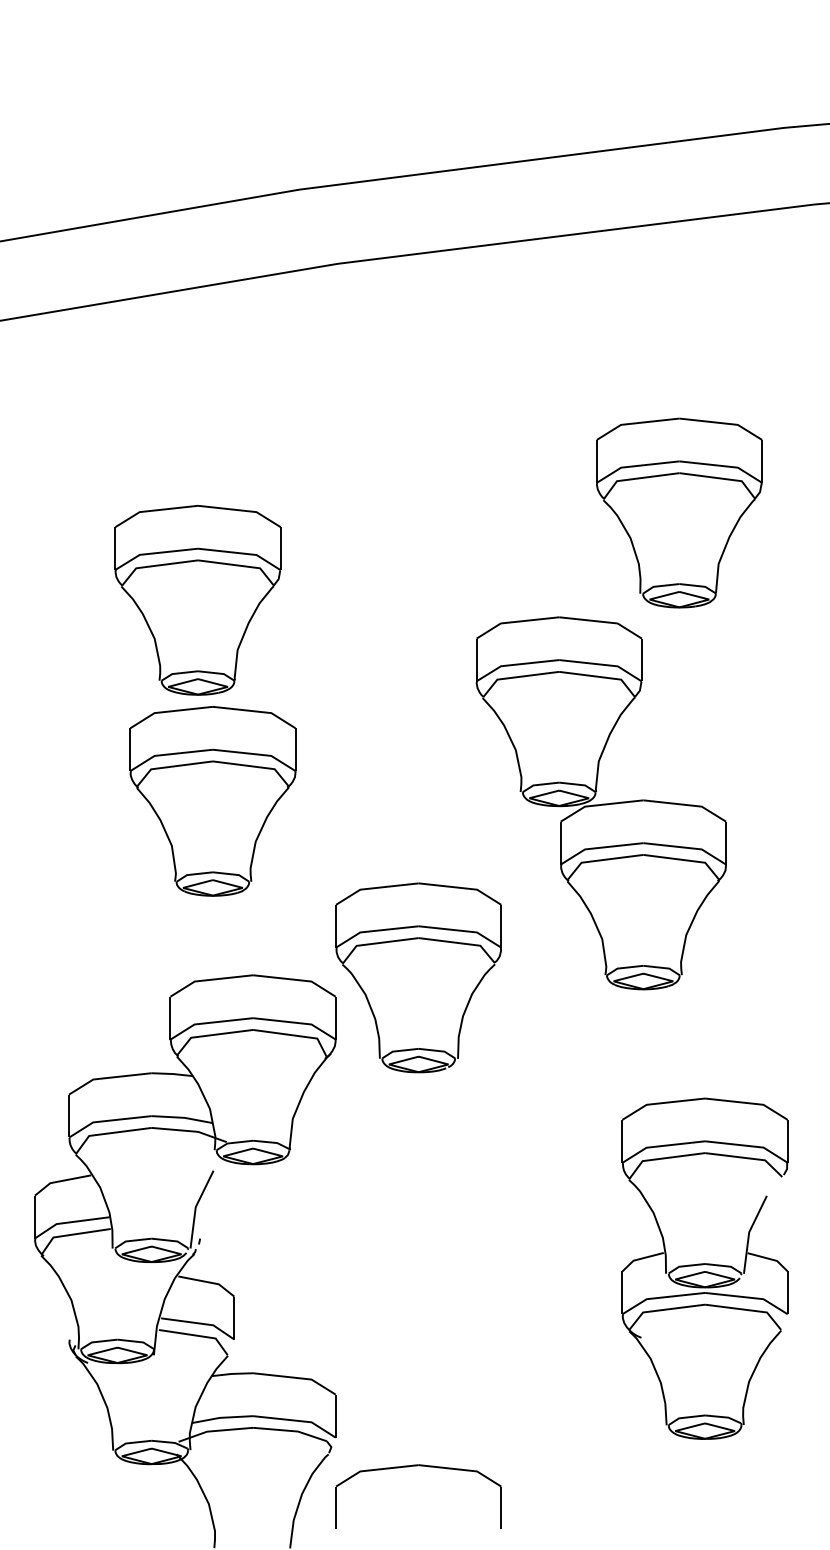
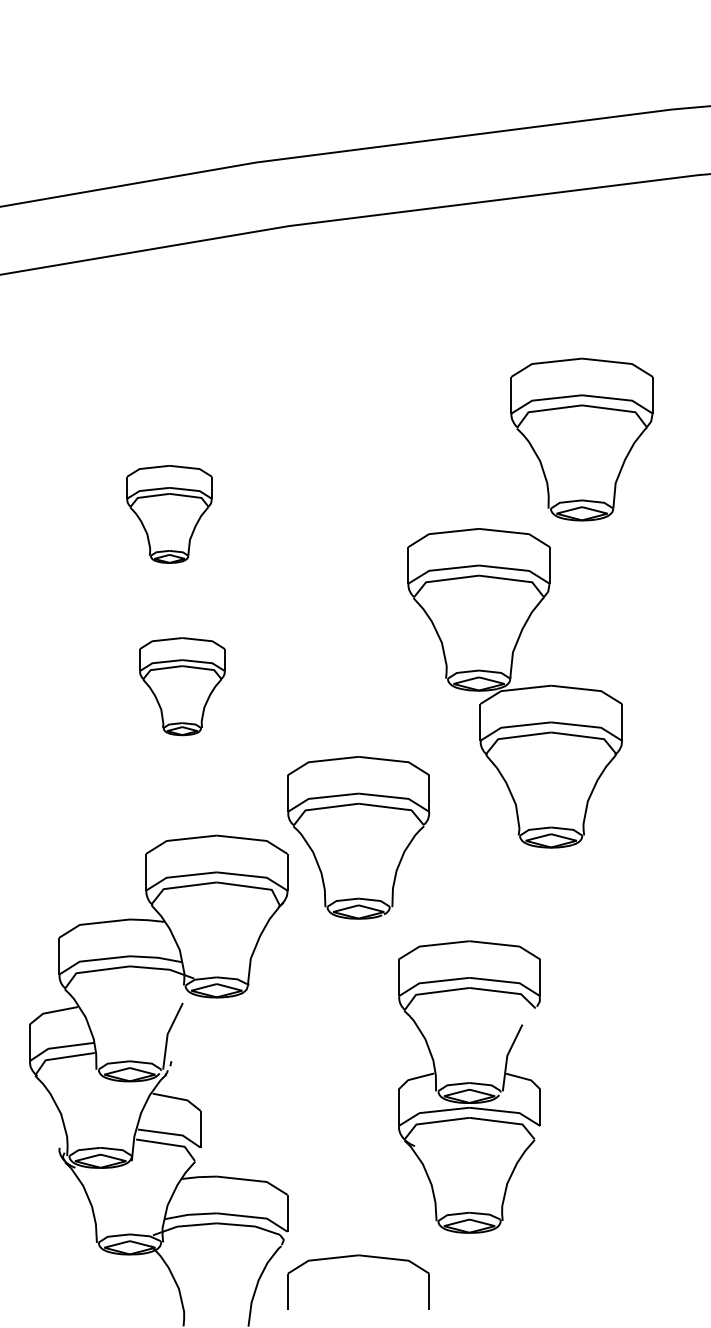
part: (197, 600) -> (169, 514), size x0.6
part: (212, 801) -> (181, 686), size x0.6
part: (704, 1268) -> (469, 1086), moved

